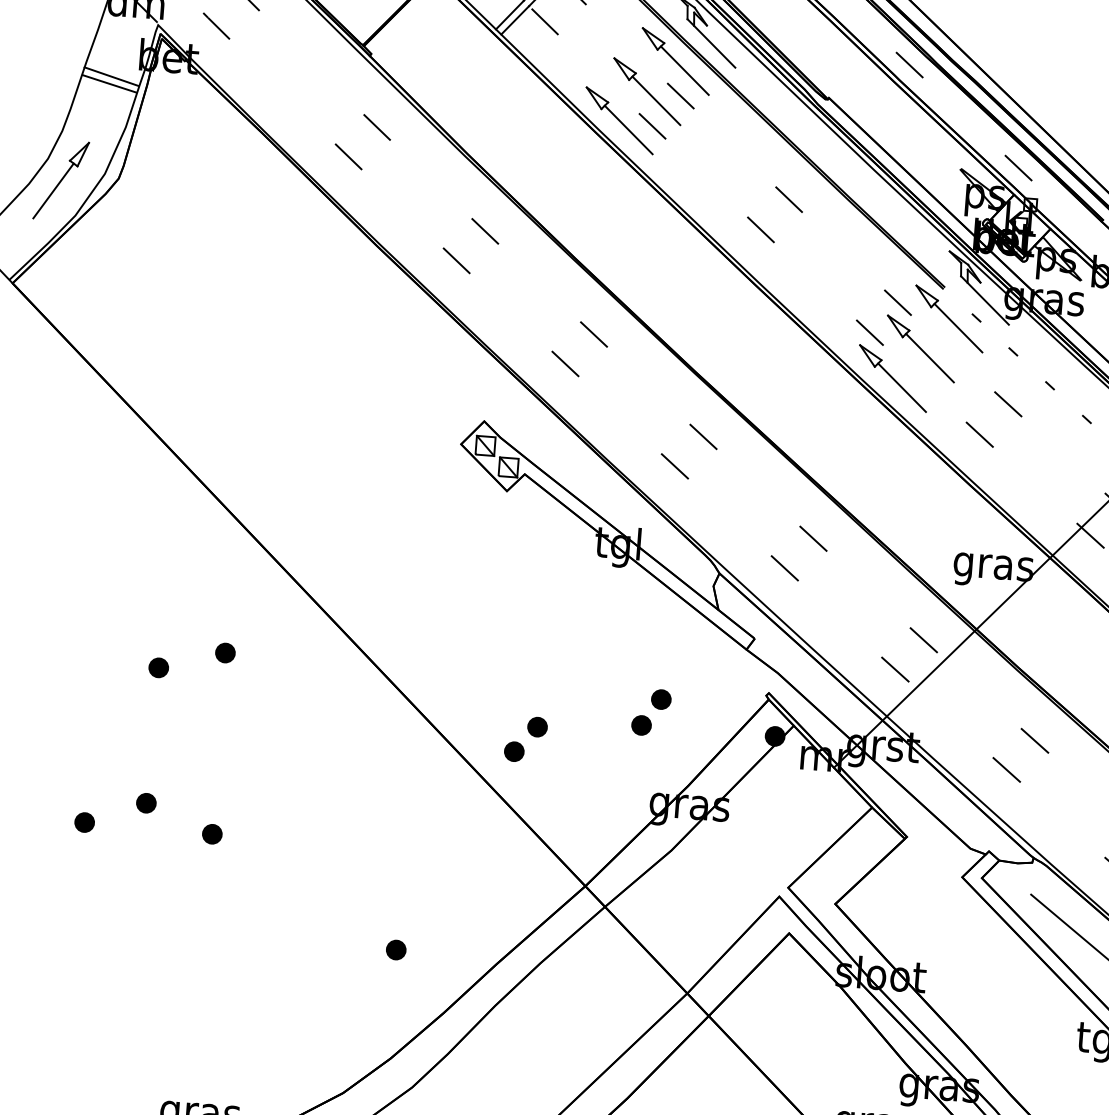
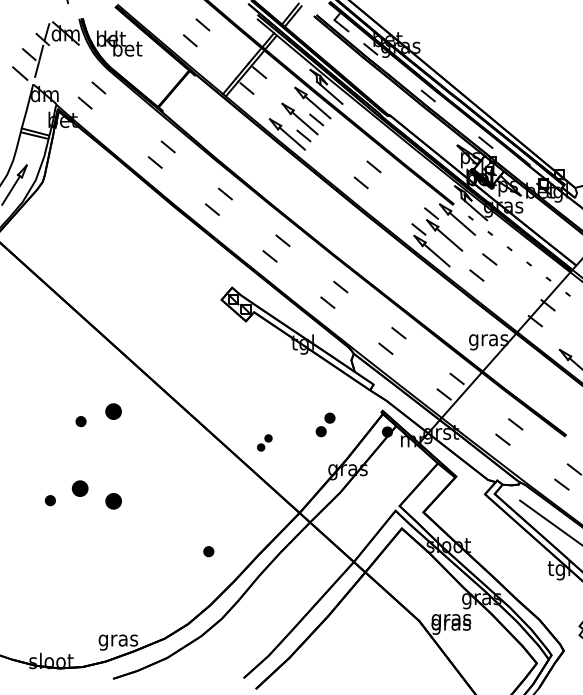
part: (223, 652) -> (112, 411), size x1.6
part: (525, 738) -> (264, 442), size x0.7
part: (145, 802) -> (79, 488), size x1.6
part: (211, 834) -> (113, 501), size x1.6

